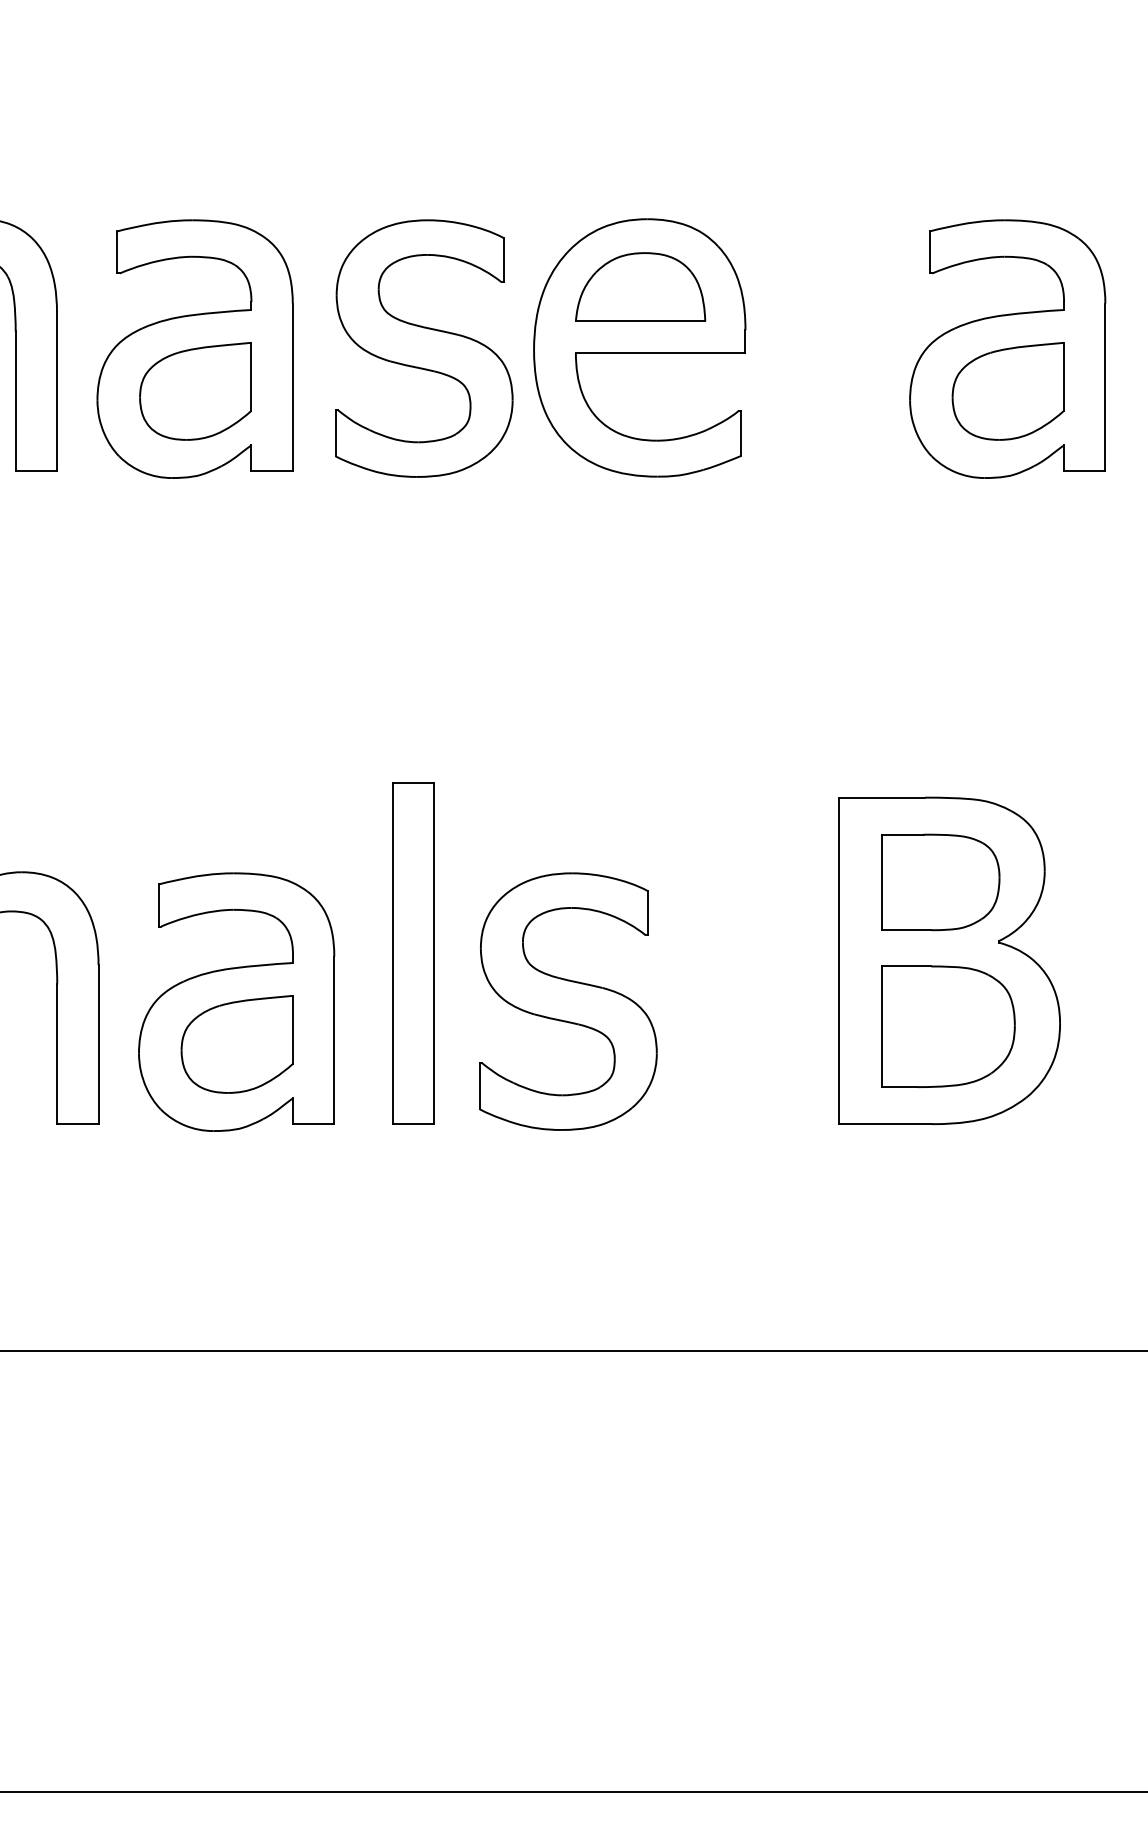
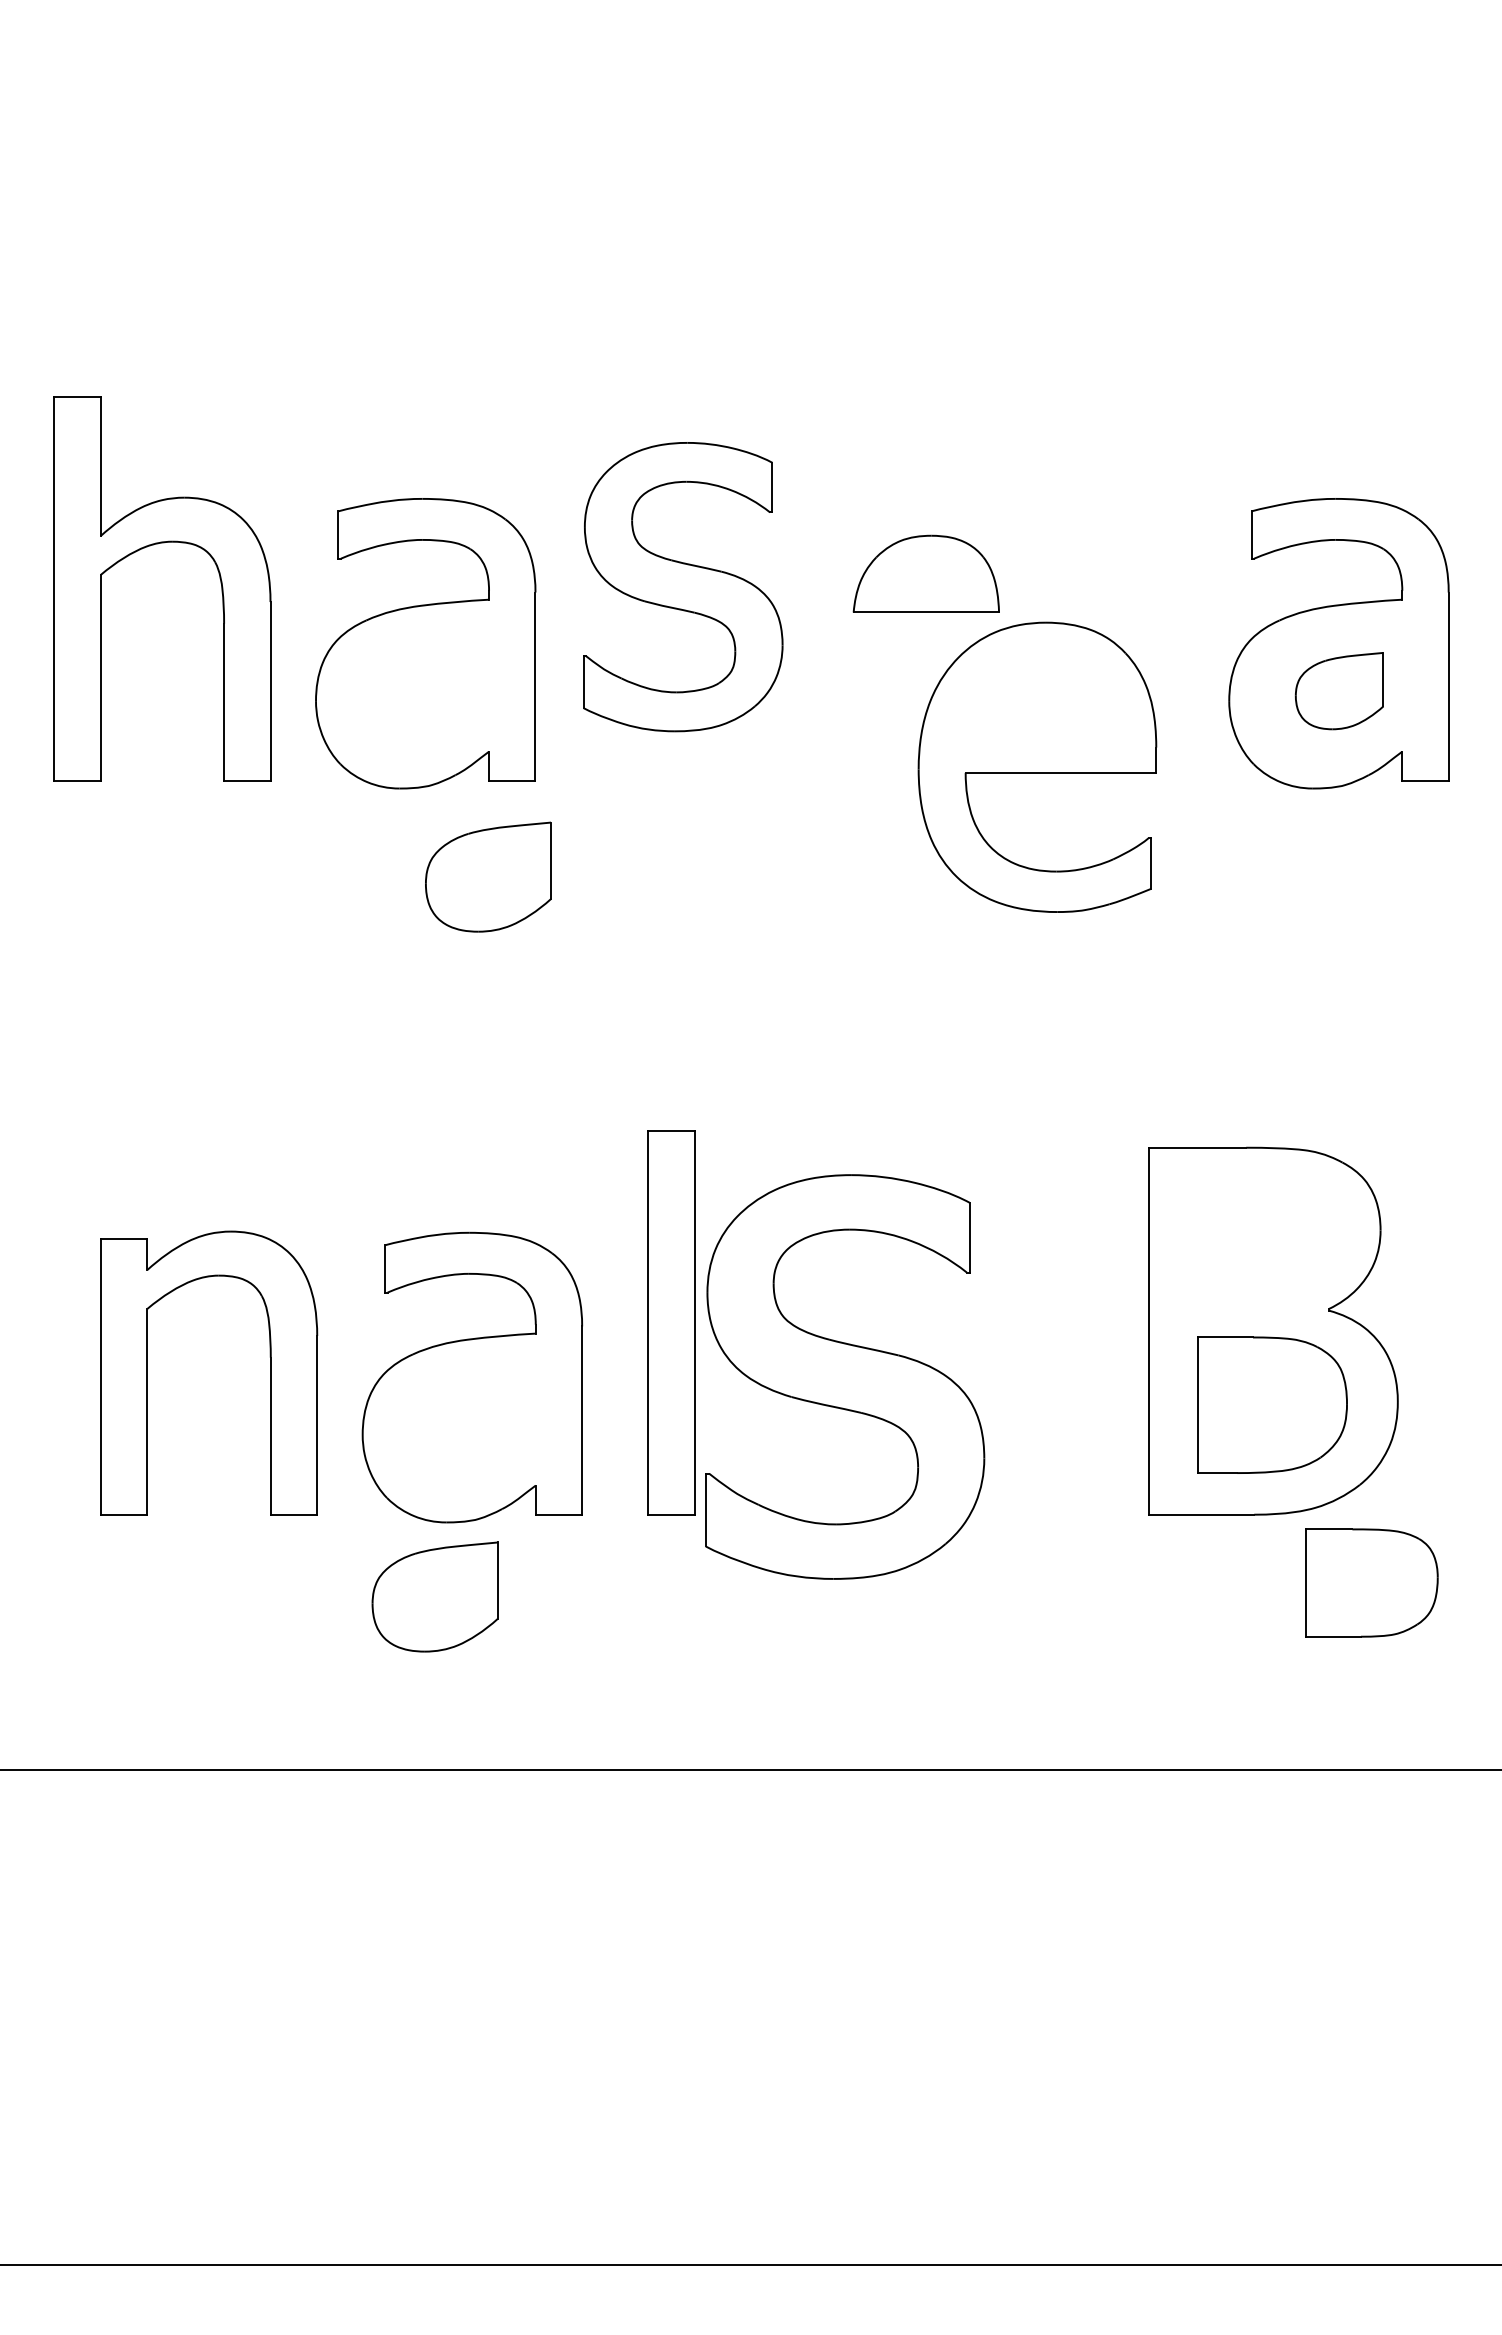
part: (639, 347) -> (1037, 766), moved
part: (424, 348) -> (683, 587), moved
part: (195, 390) -> (488, 876), moved
part: (1008, 390) -> (1339, 690), size x0.7
part: (940, 881) -> (1371, 1582), moved
part: (568, 1001) -> (845, 1376), size x1.4
part: (236, 1043) -> (434, 1596), moved

